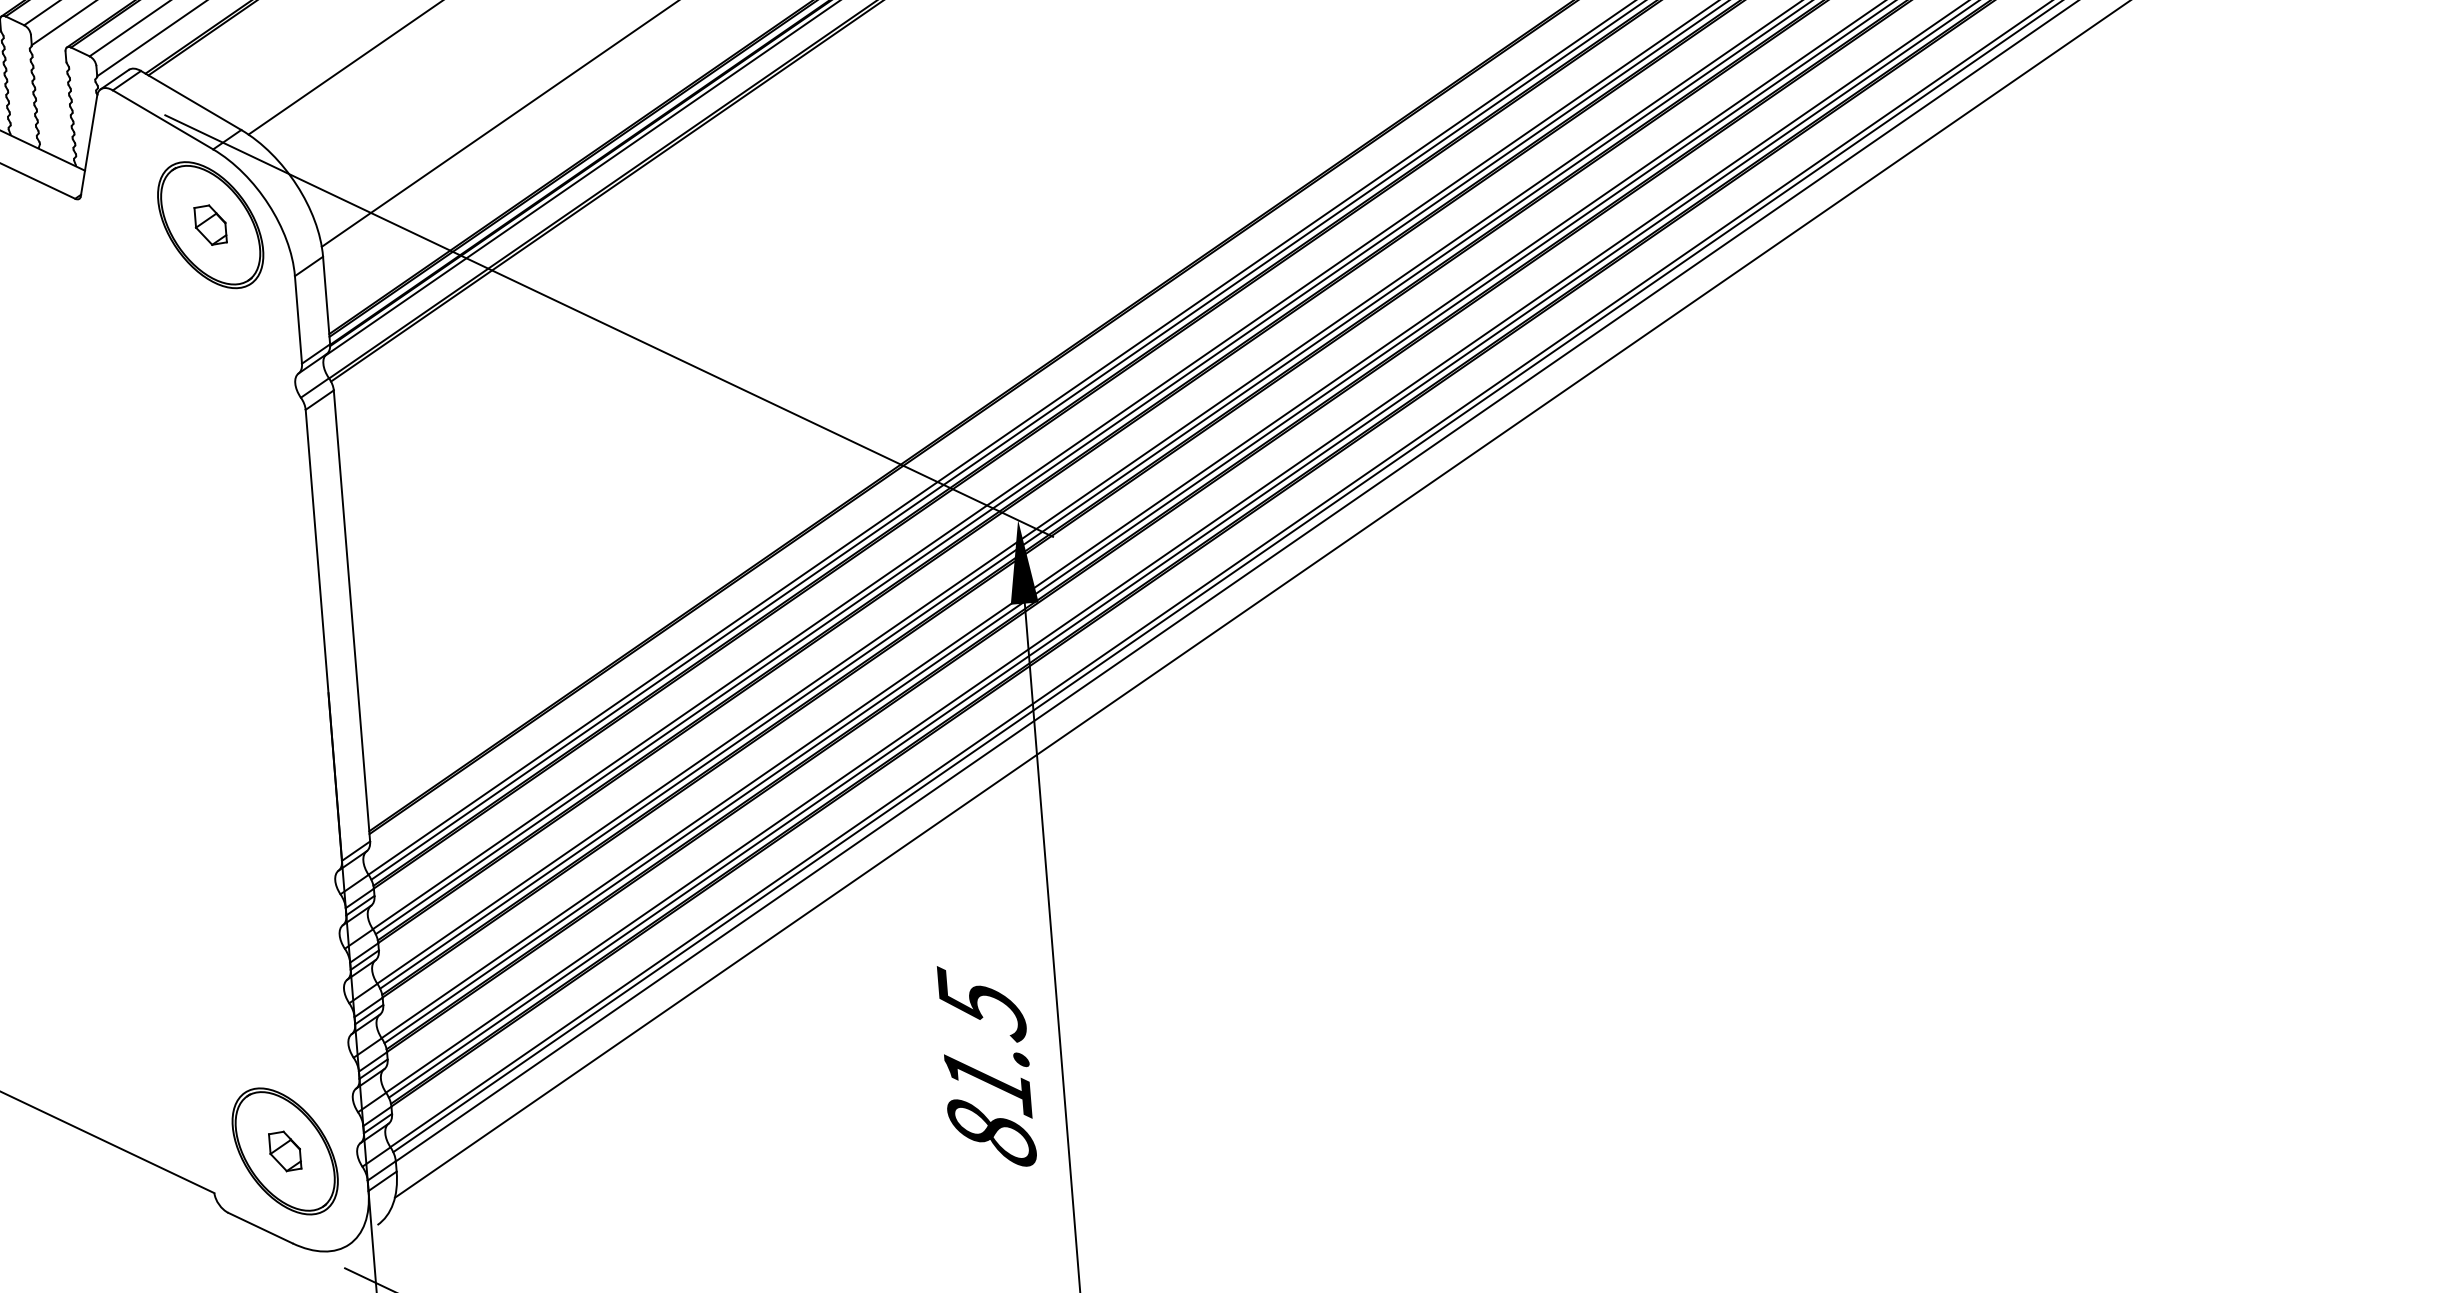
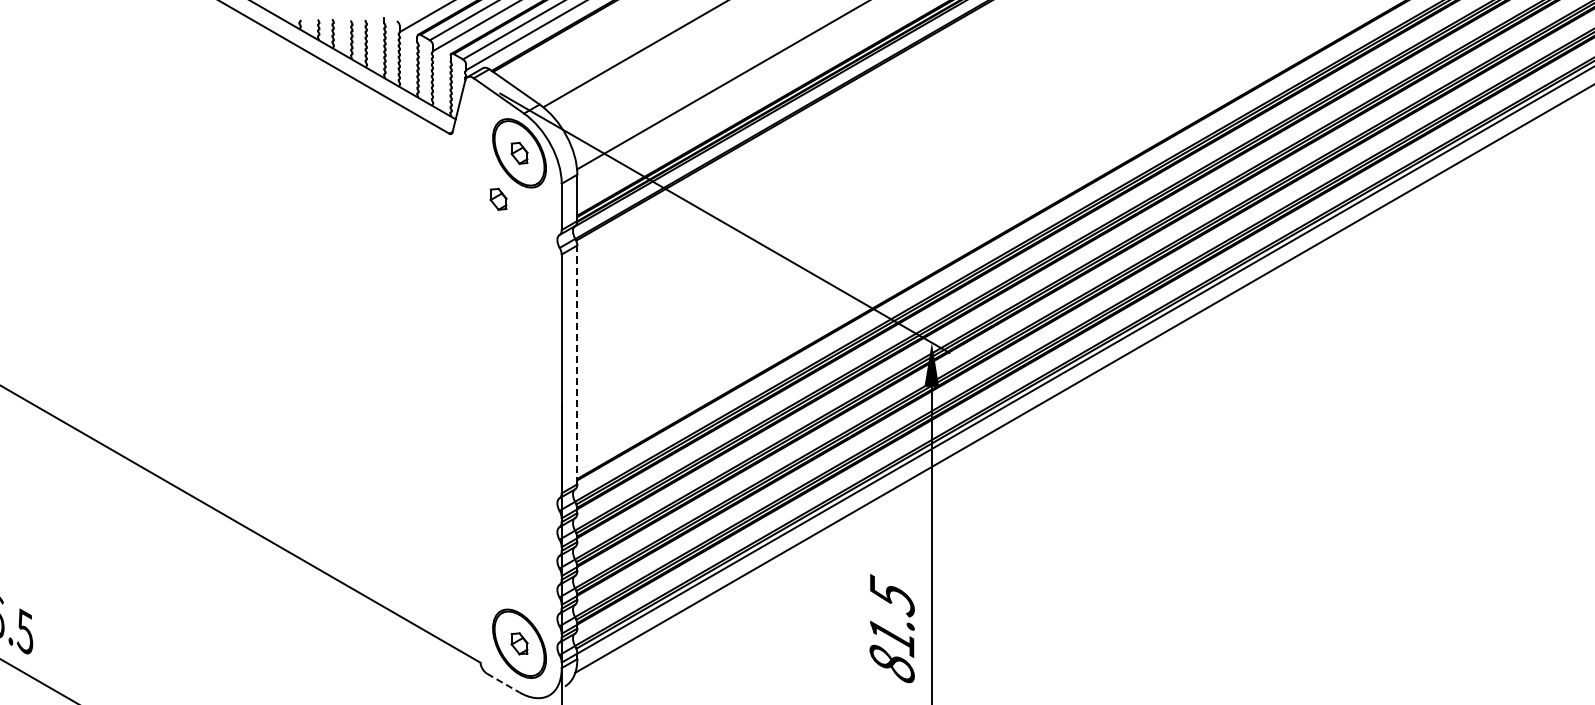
part: (177, 313) -> (498, 198), added
line: (352, 617) -> (577, 365), solid -> dashed
line: (260, 1228) -> (503, 683), solid -> dashed

